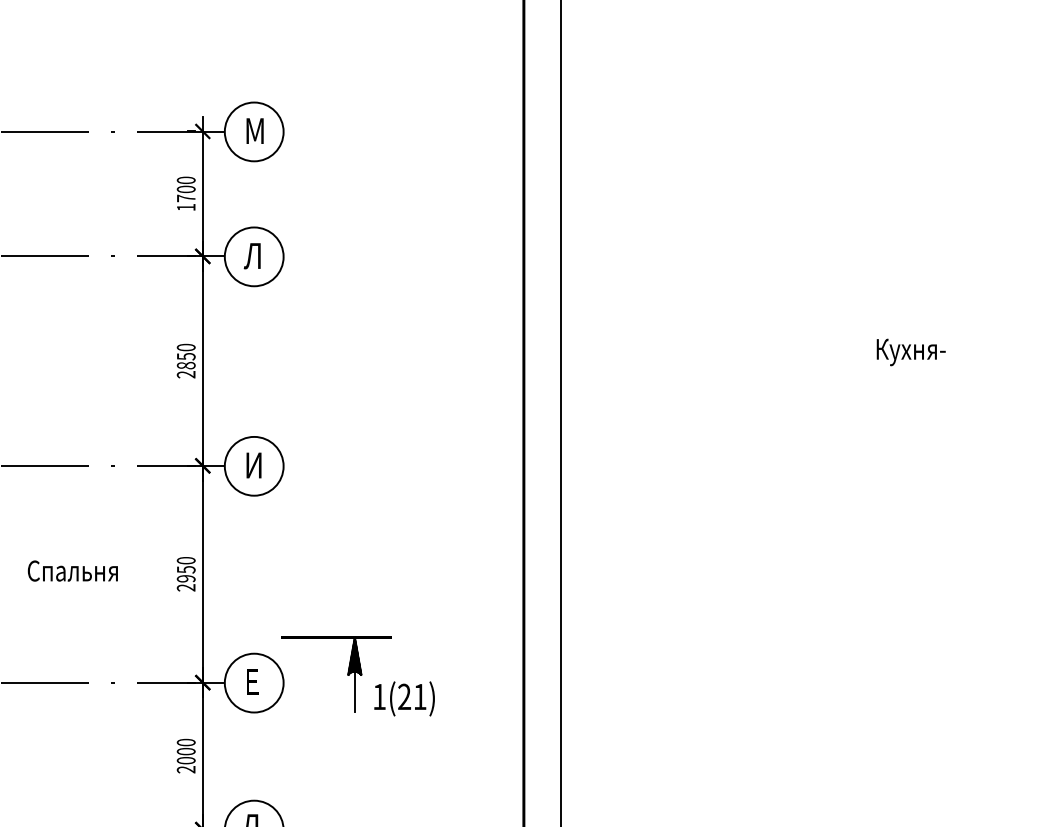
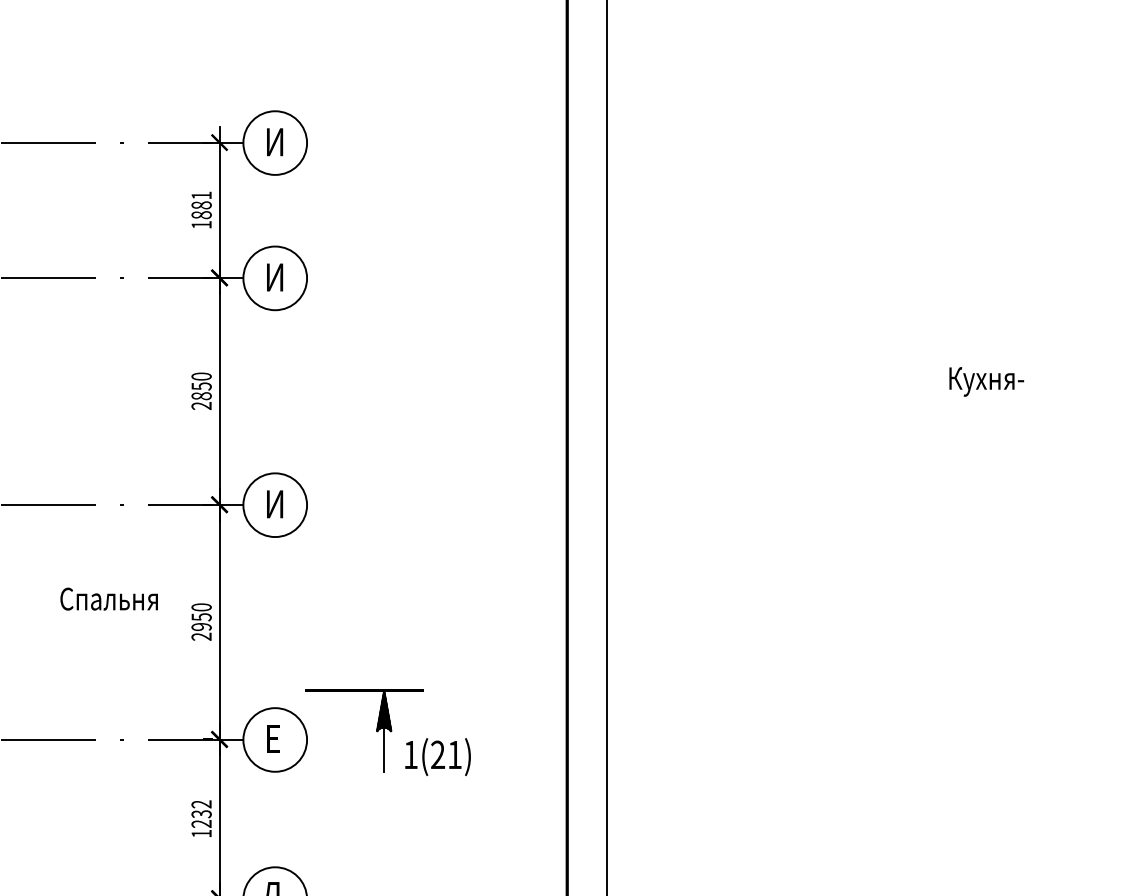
text: (255, 130) -> (276, 141), М -> И
text: (185, 189) -> (200, 205), 1700 -> 1881
text: (252, 256) -> (273, 277), Л -> И
text: (72, 570) -> (108, 598), moved
text: (185, 755) -> (200, 818), 2000 -> 1232

